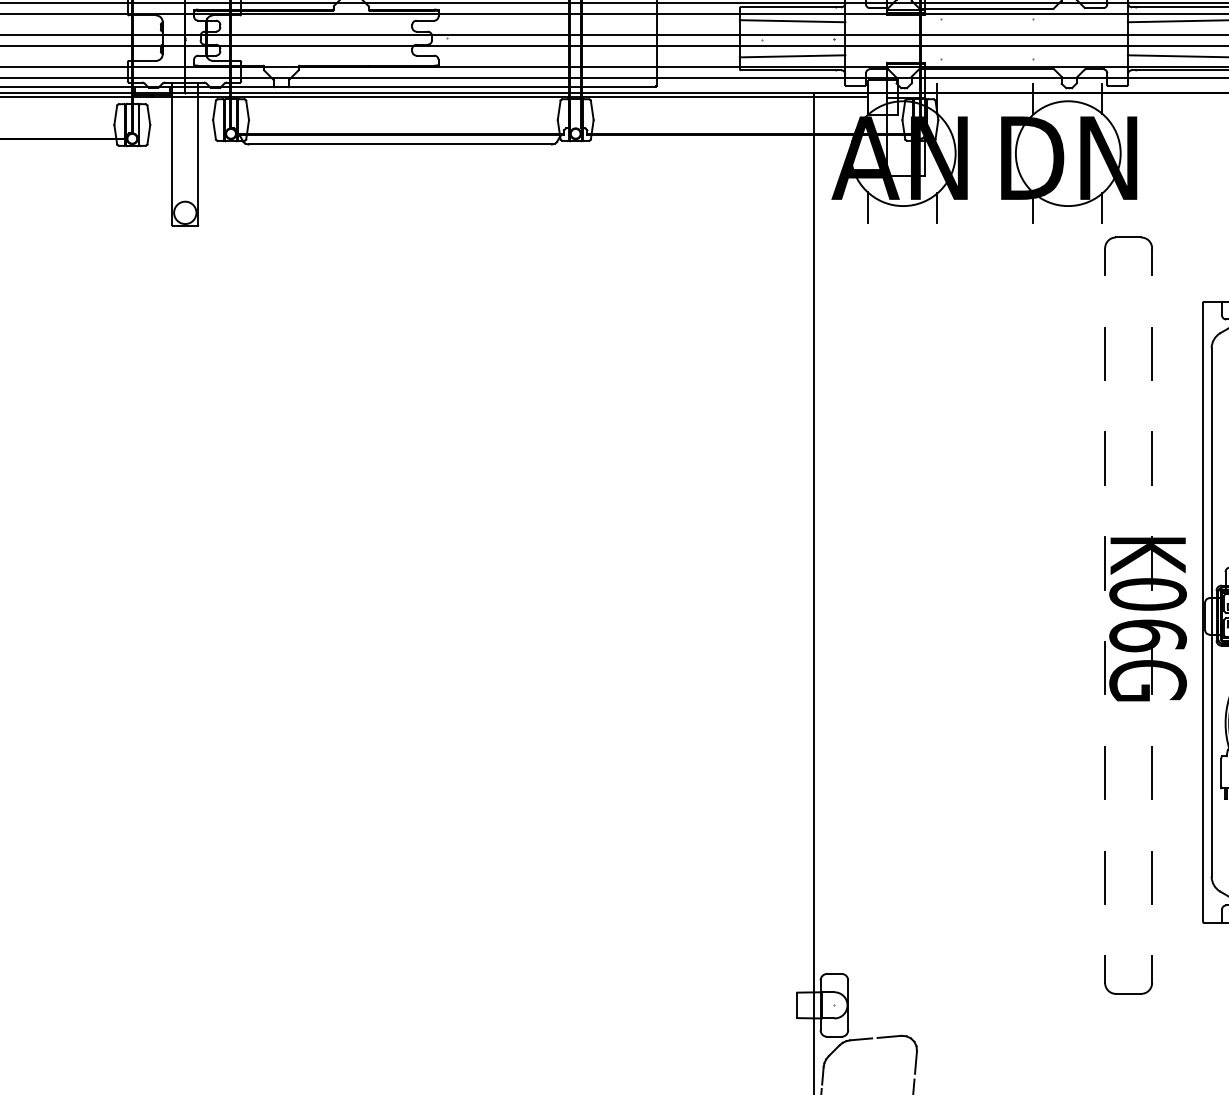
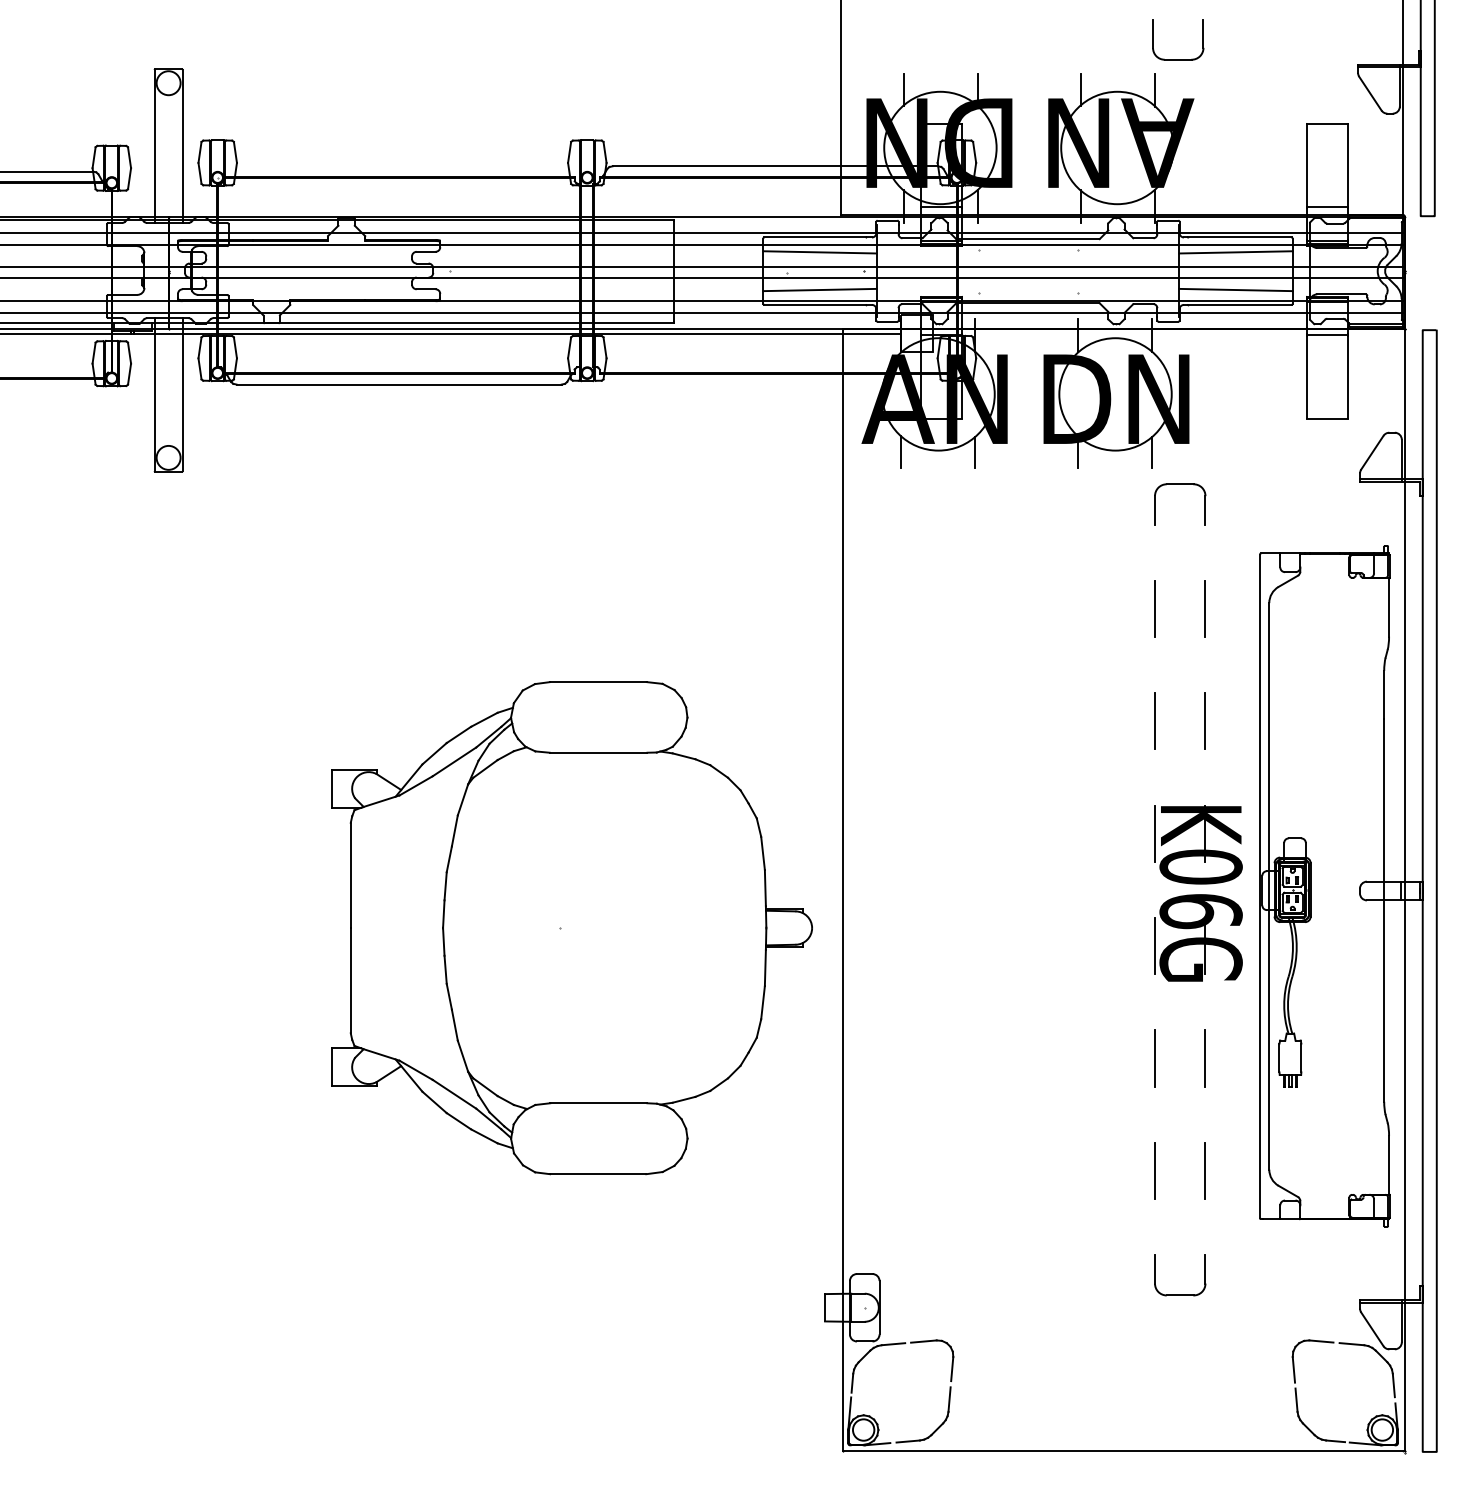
part: (560, 651) -> (571, 928), added

